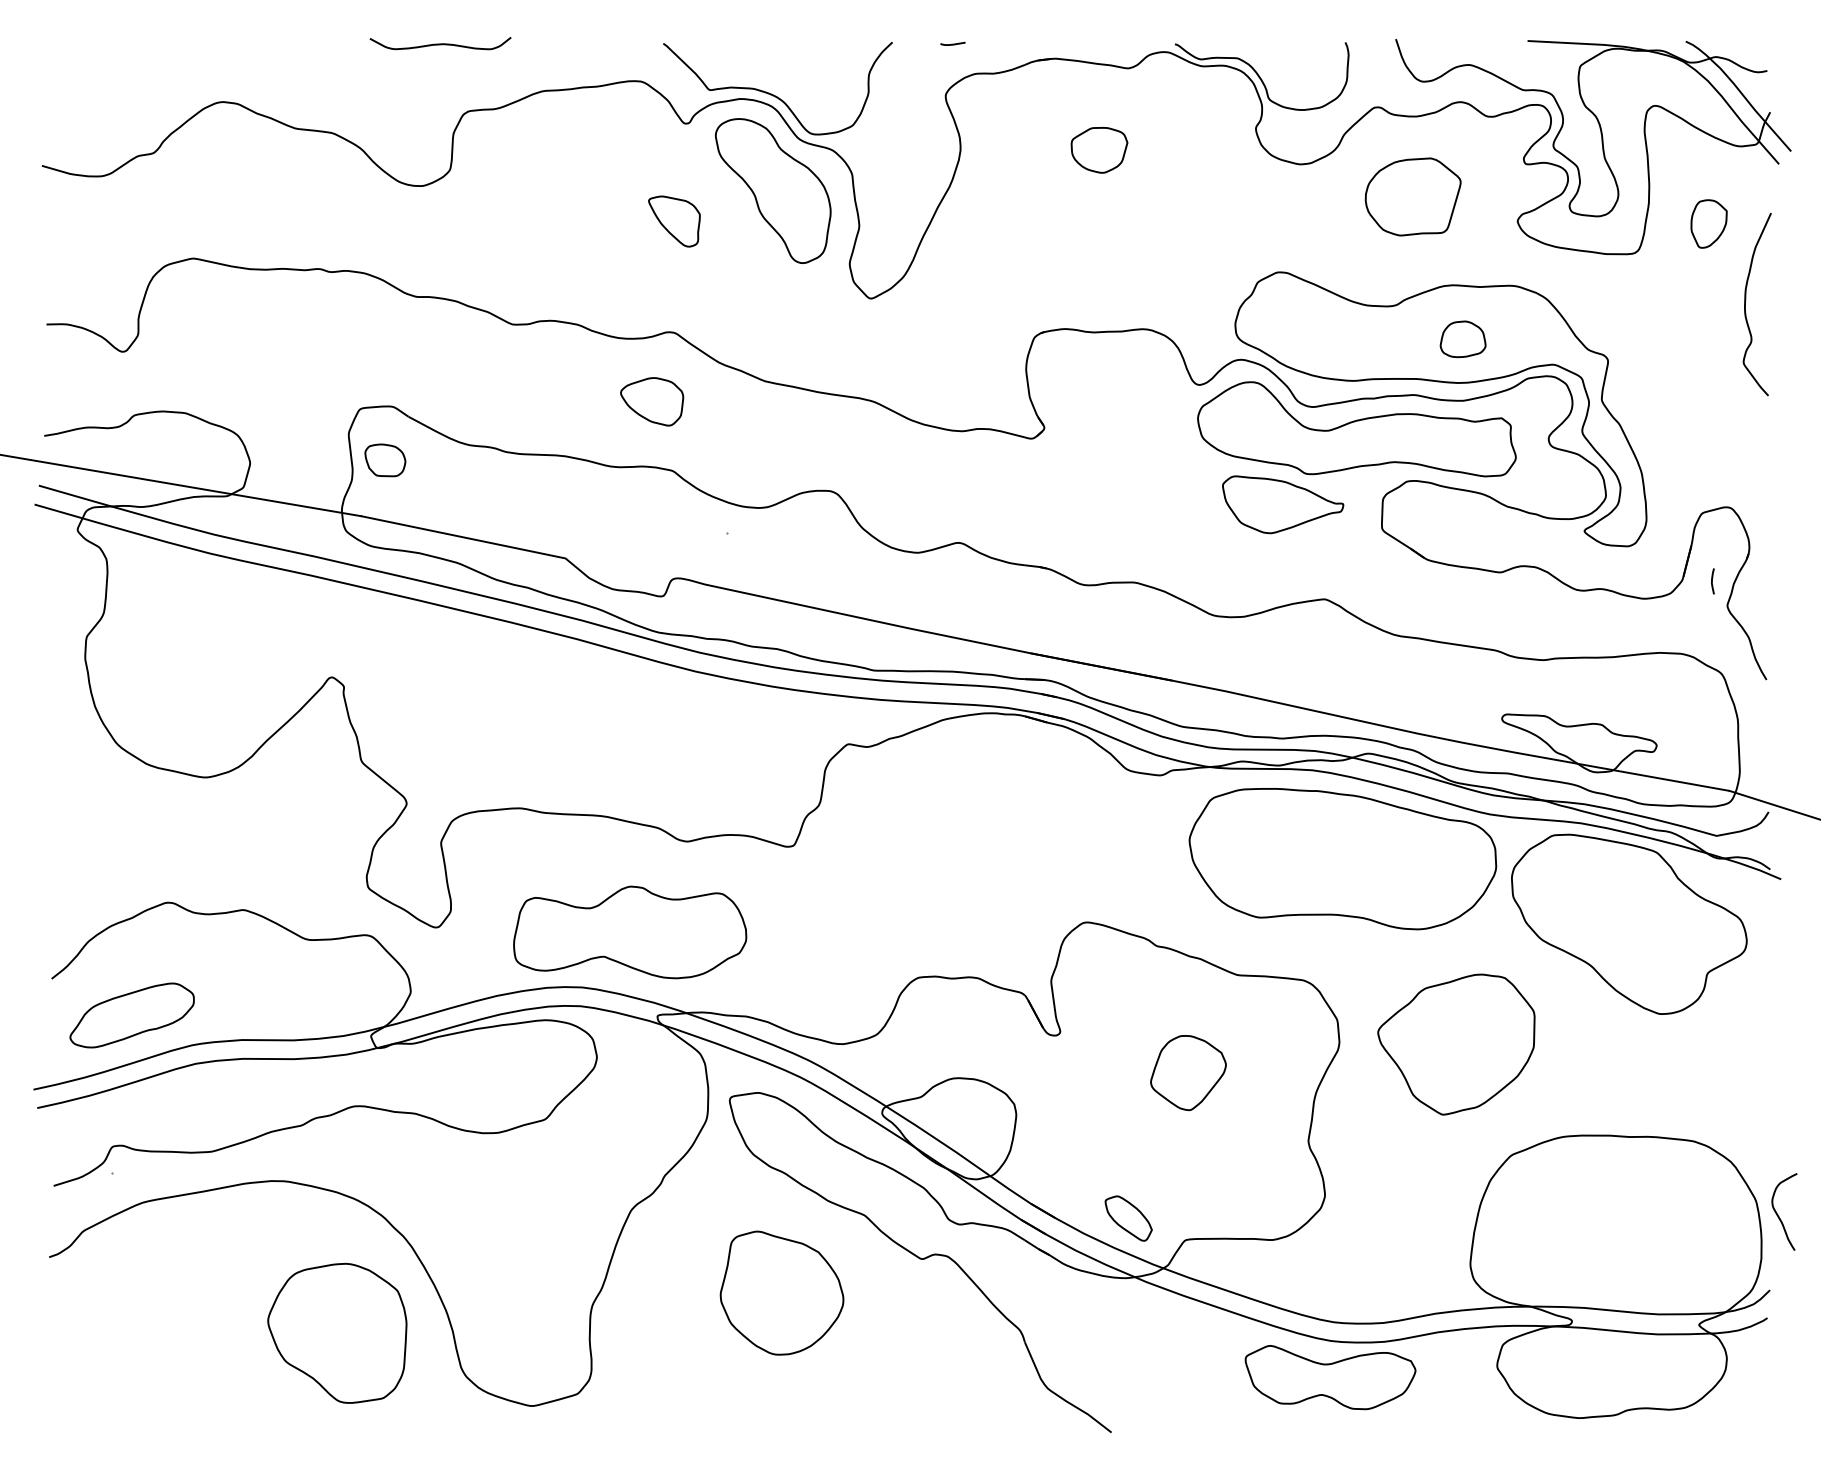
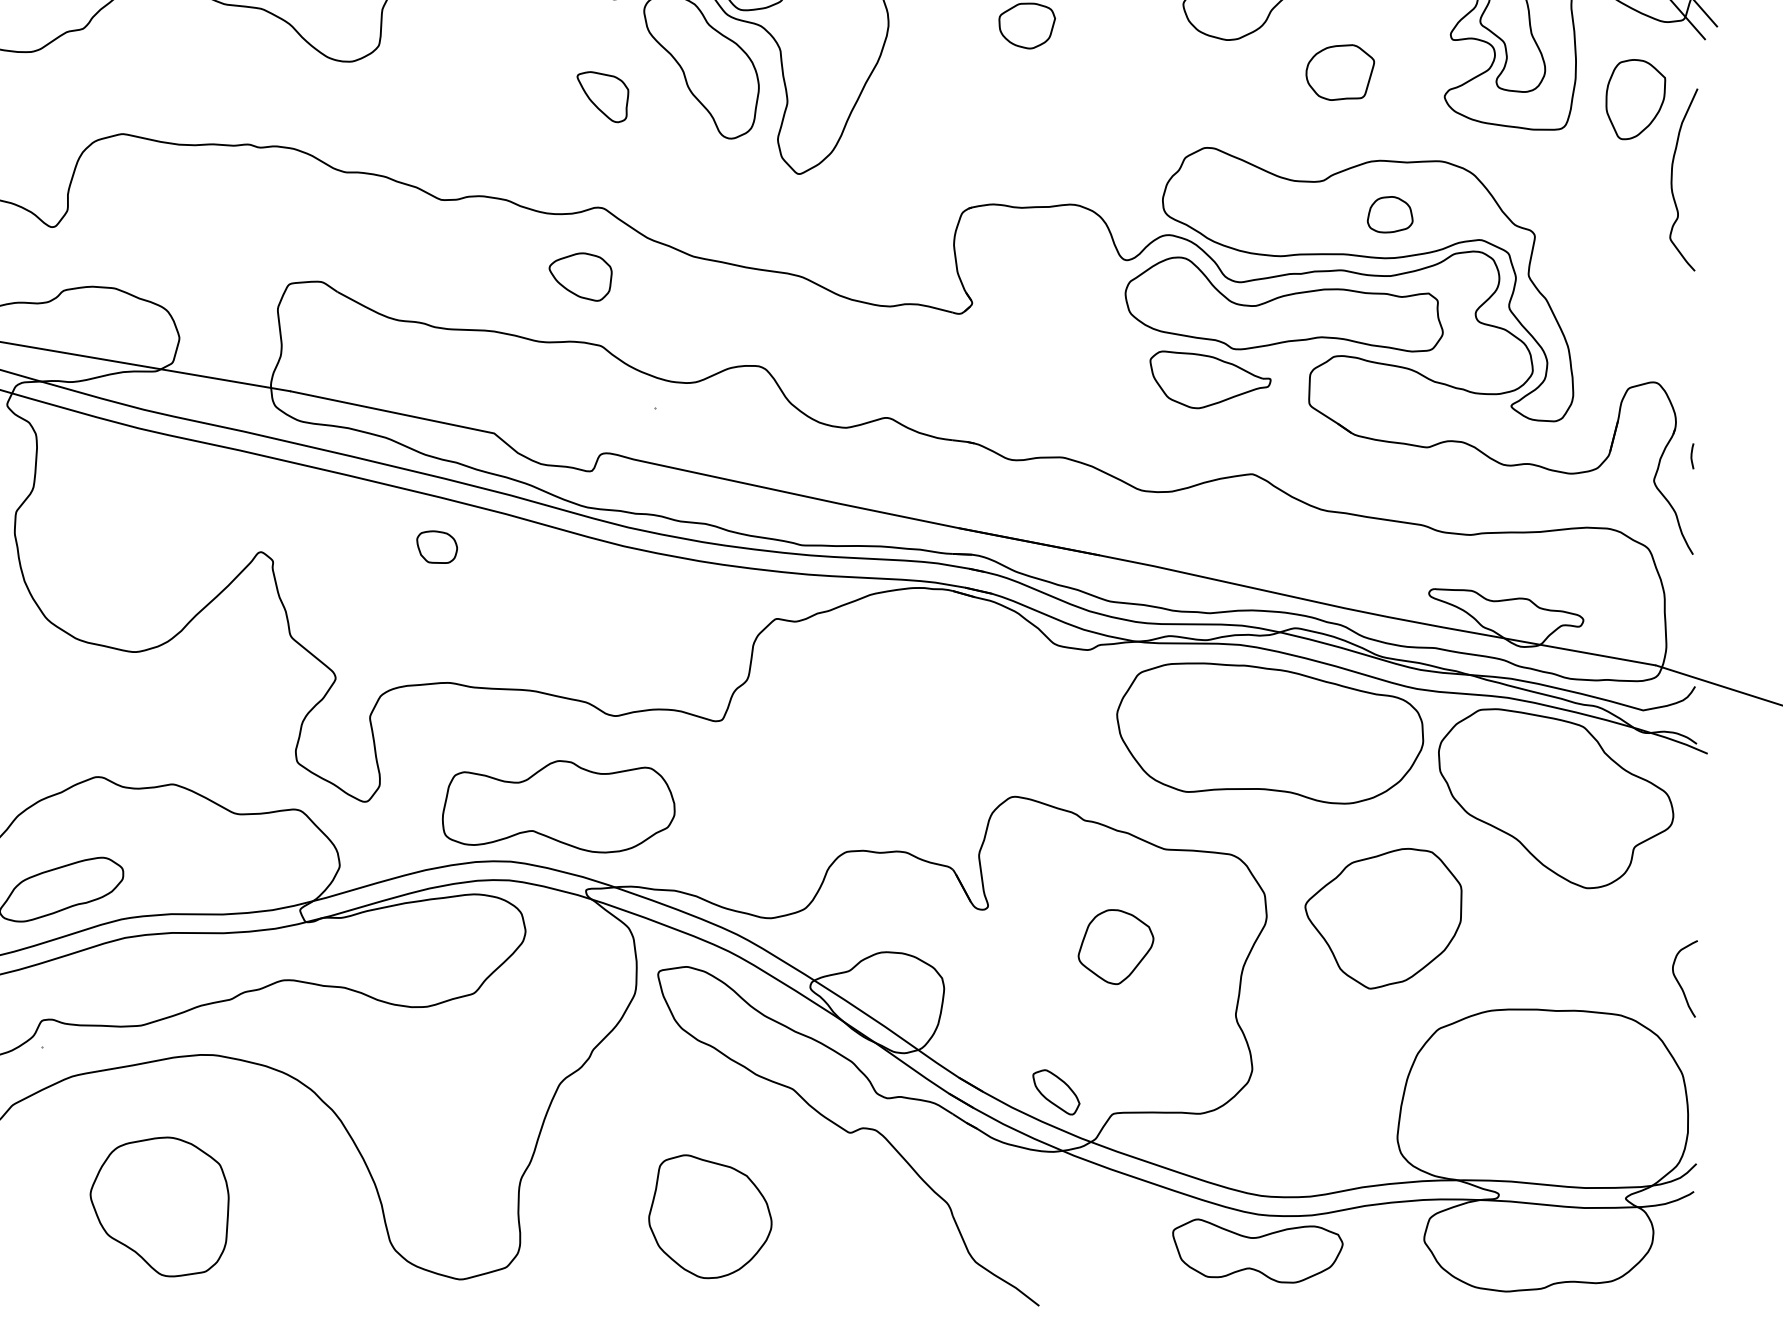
part: (1412, 196) -> (1339, 72), size x0.71
part: (1708, 223) -> (1635, 99), size x1.67
part: (385, 460) -> (437, 547), moved
line: (1712, 581) -> (1692, 456), moved
curve: (1778, 1214) -> (1679, 981), moved
part: (781, 1292) -> (709, 1216), moved
part: (337, 1332) -> (159, 1206), moved

